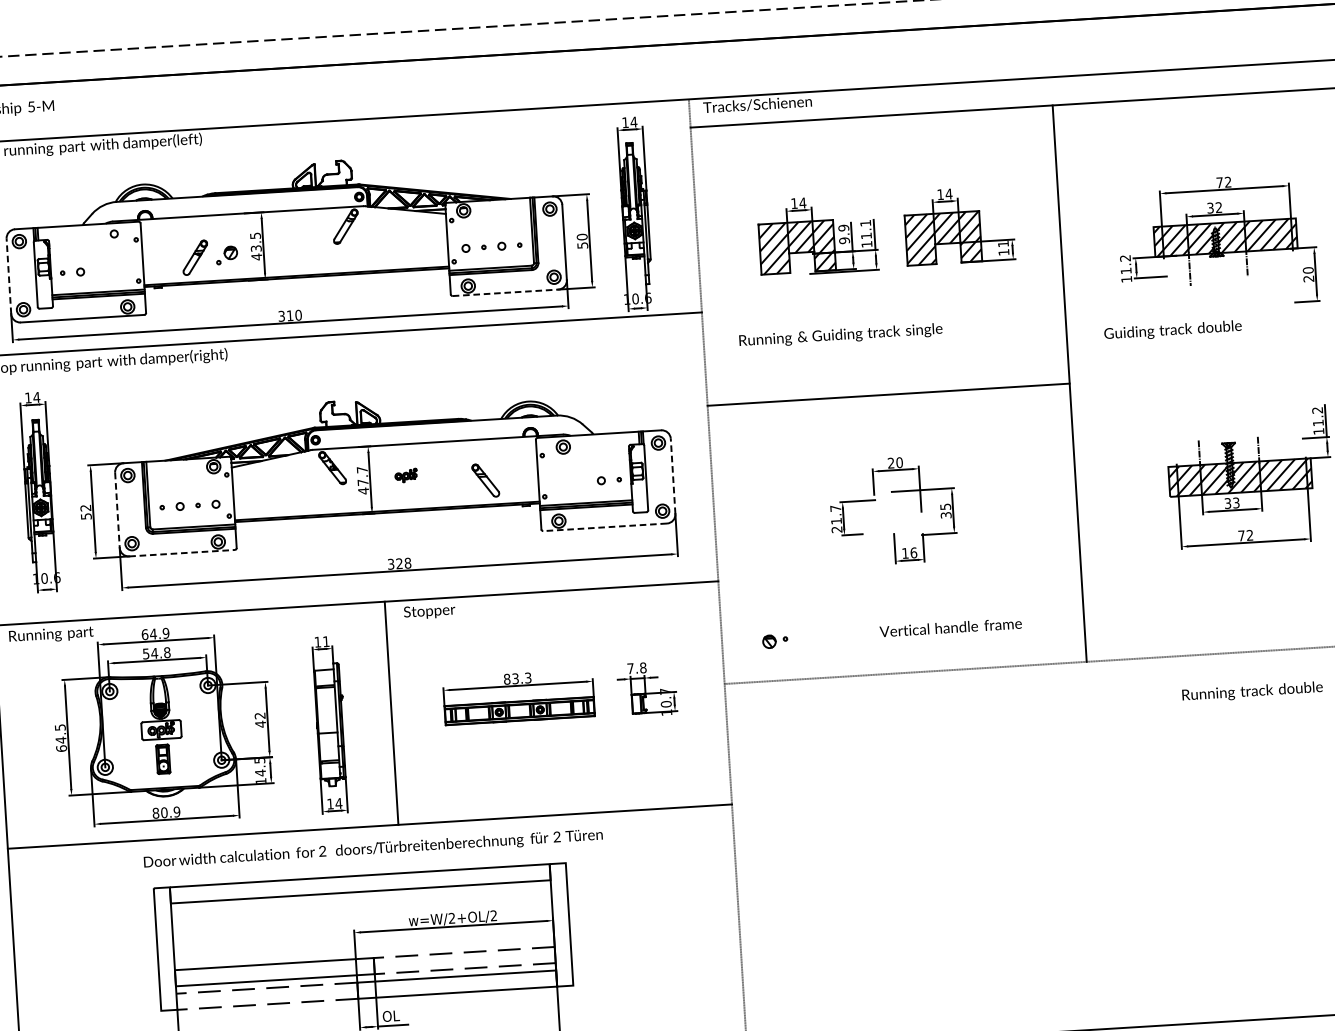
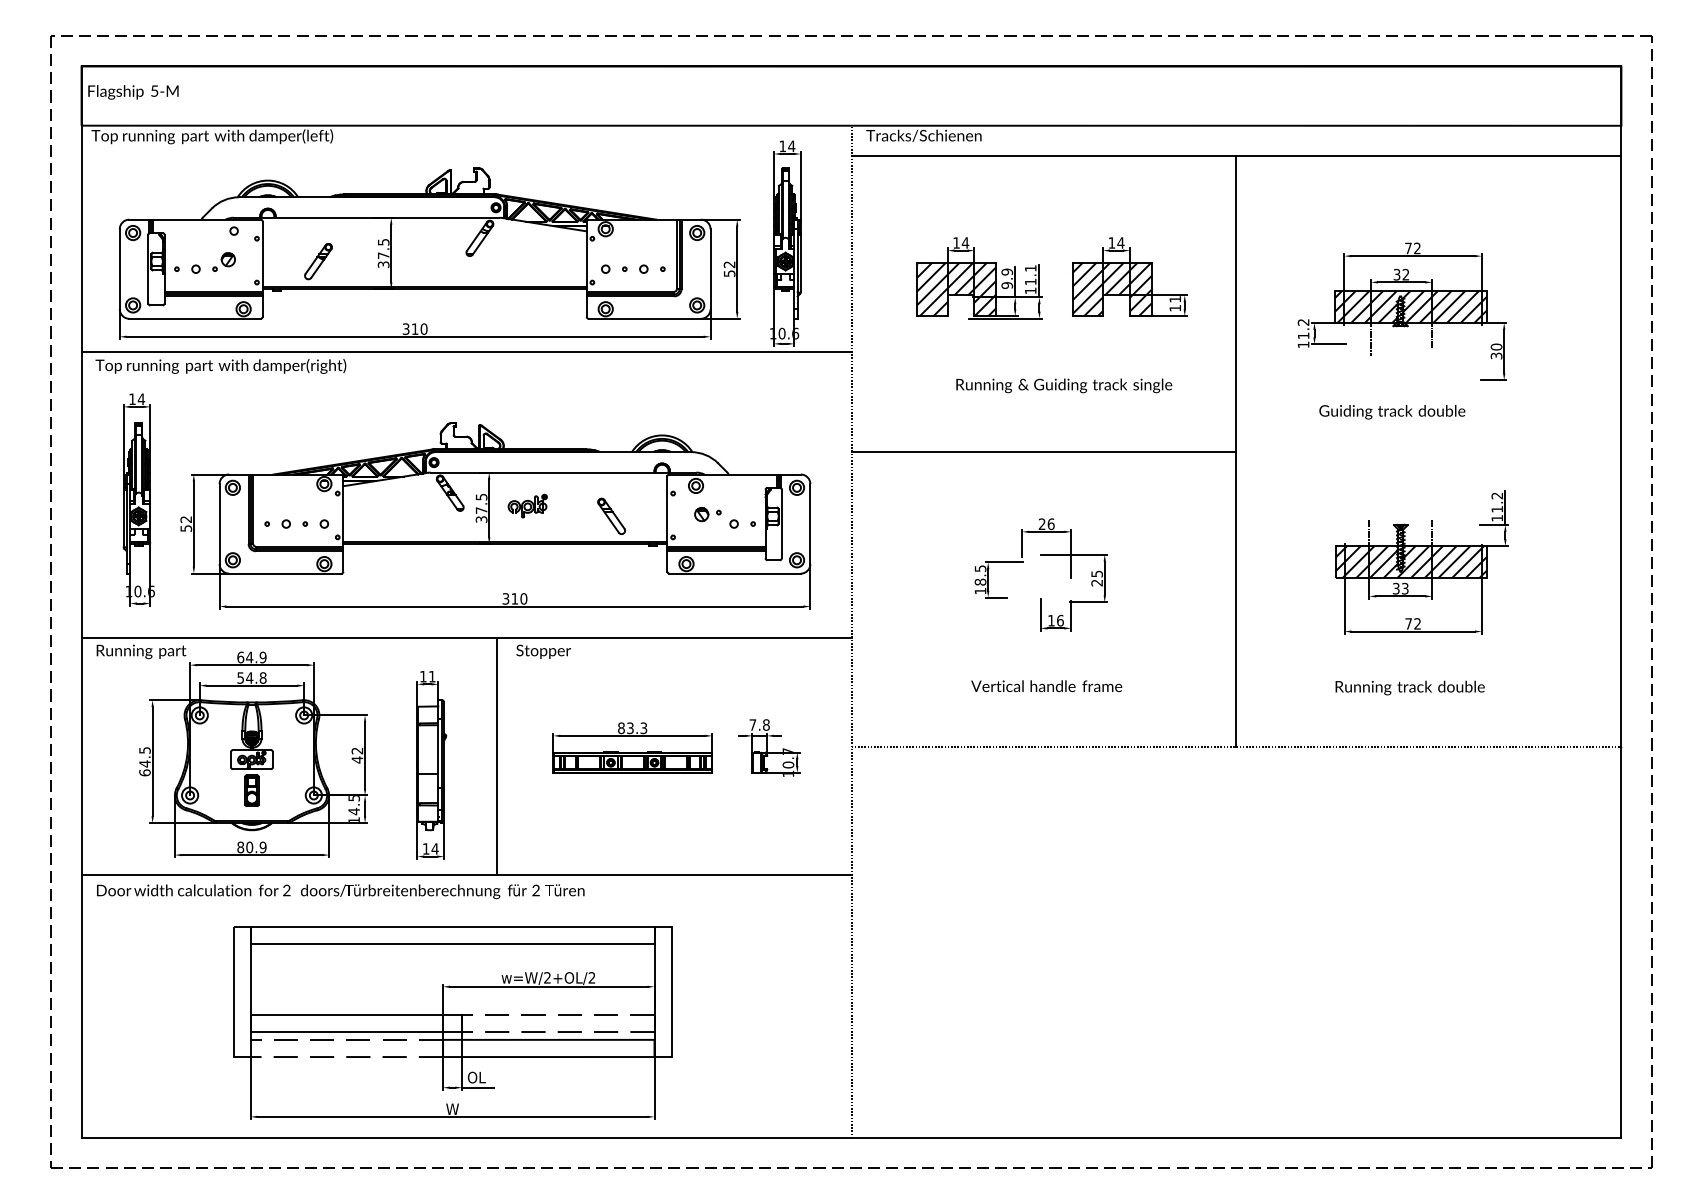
text: (582, 236) -> (729, 264), 50 -> 52
text: (256, 253) -> (383, 260), 43.5 -> 37.5
part: (226, 254) -> (223, 261), moved
line: (8, 275) -> (119, 268), dashed -> solid
text: (1308, 278) -> (1496, 355), 20 -> 30
line: (506, 292) -> (645, 318), dashed -> solid
text: (1173, 331) -> (1392, 412), moved
text: (841, 335) -> (1064, 385), moved
text: (898, 462) -> (1050, 523), 20 -> 26
part: (405, 475) -> (527, 505), size x1.67
line: (673, 475) -> (810, 523), dashed -> solid
text: (362, 480) -> (481, 508), 47.7 -> 37.5
line: (117, 510) -> (219, 524), dashed -> solid
text: (945, 514) -> (1096, 582), 35 -> 25
text: (836, 518) -> (980, 579), 21.7 -> 18.5
line: (605, 527) -> (735, 573), dashed -> solid
line: (182, 553) -> (285, 573), dashed -> solid
text: (403, 563) -> (519, 598), 328 -> 310
text: (950, 627) -> (1046, 686), moved
part: (774, 641) -> (707, 514), moved
text: (1251, 691) -> (1409, 687), moved
text: (373, 849) -> (340, 891), moved

